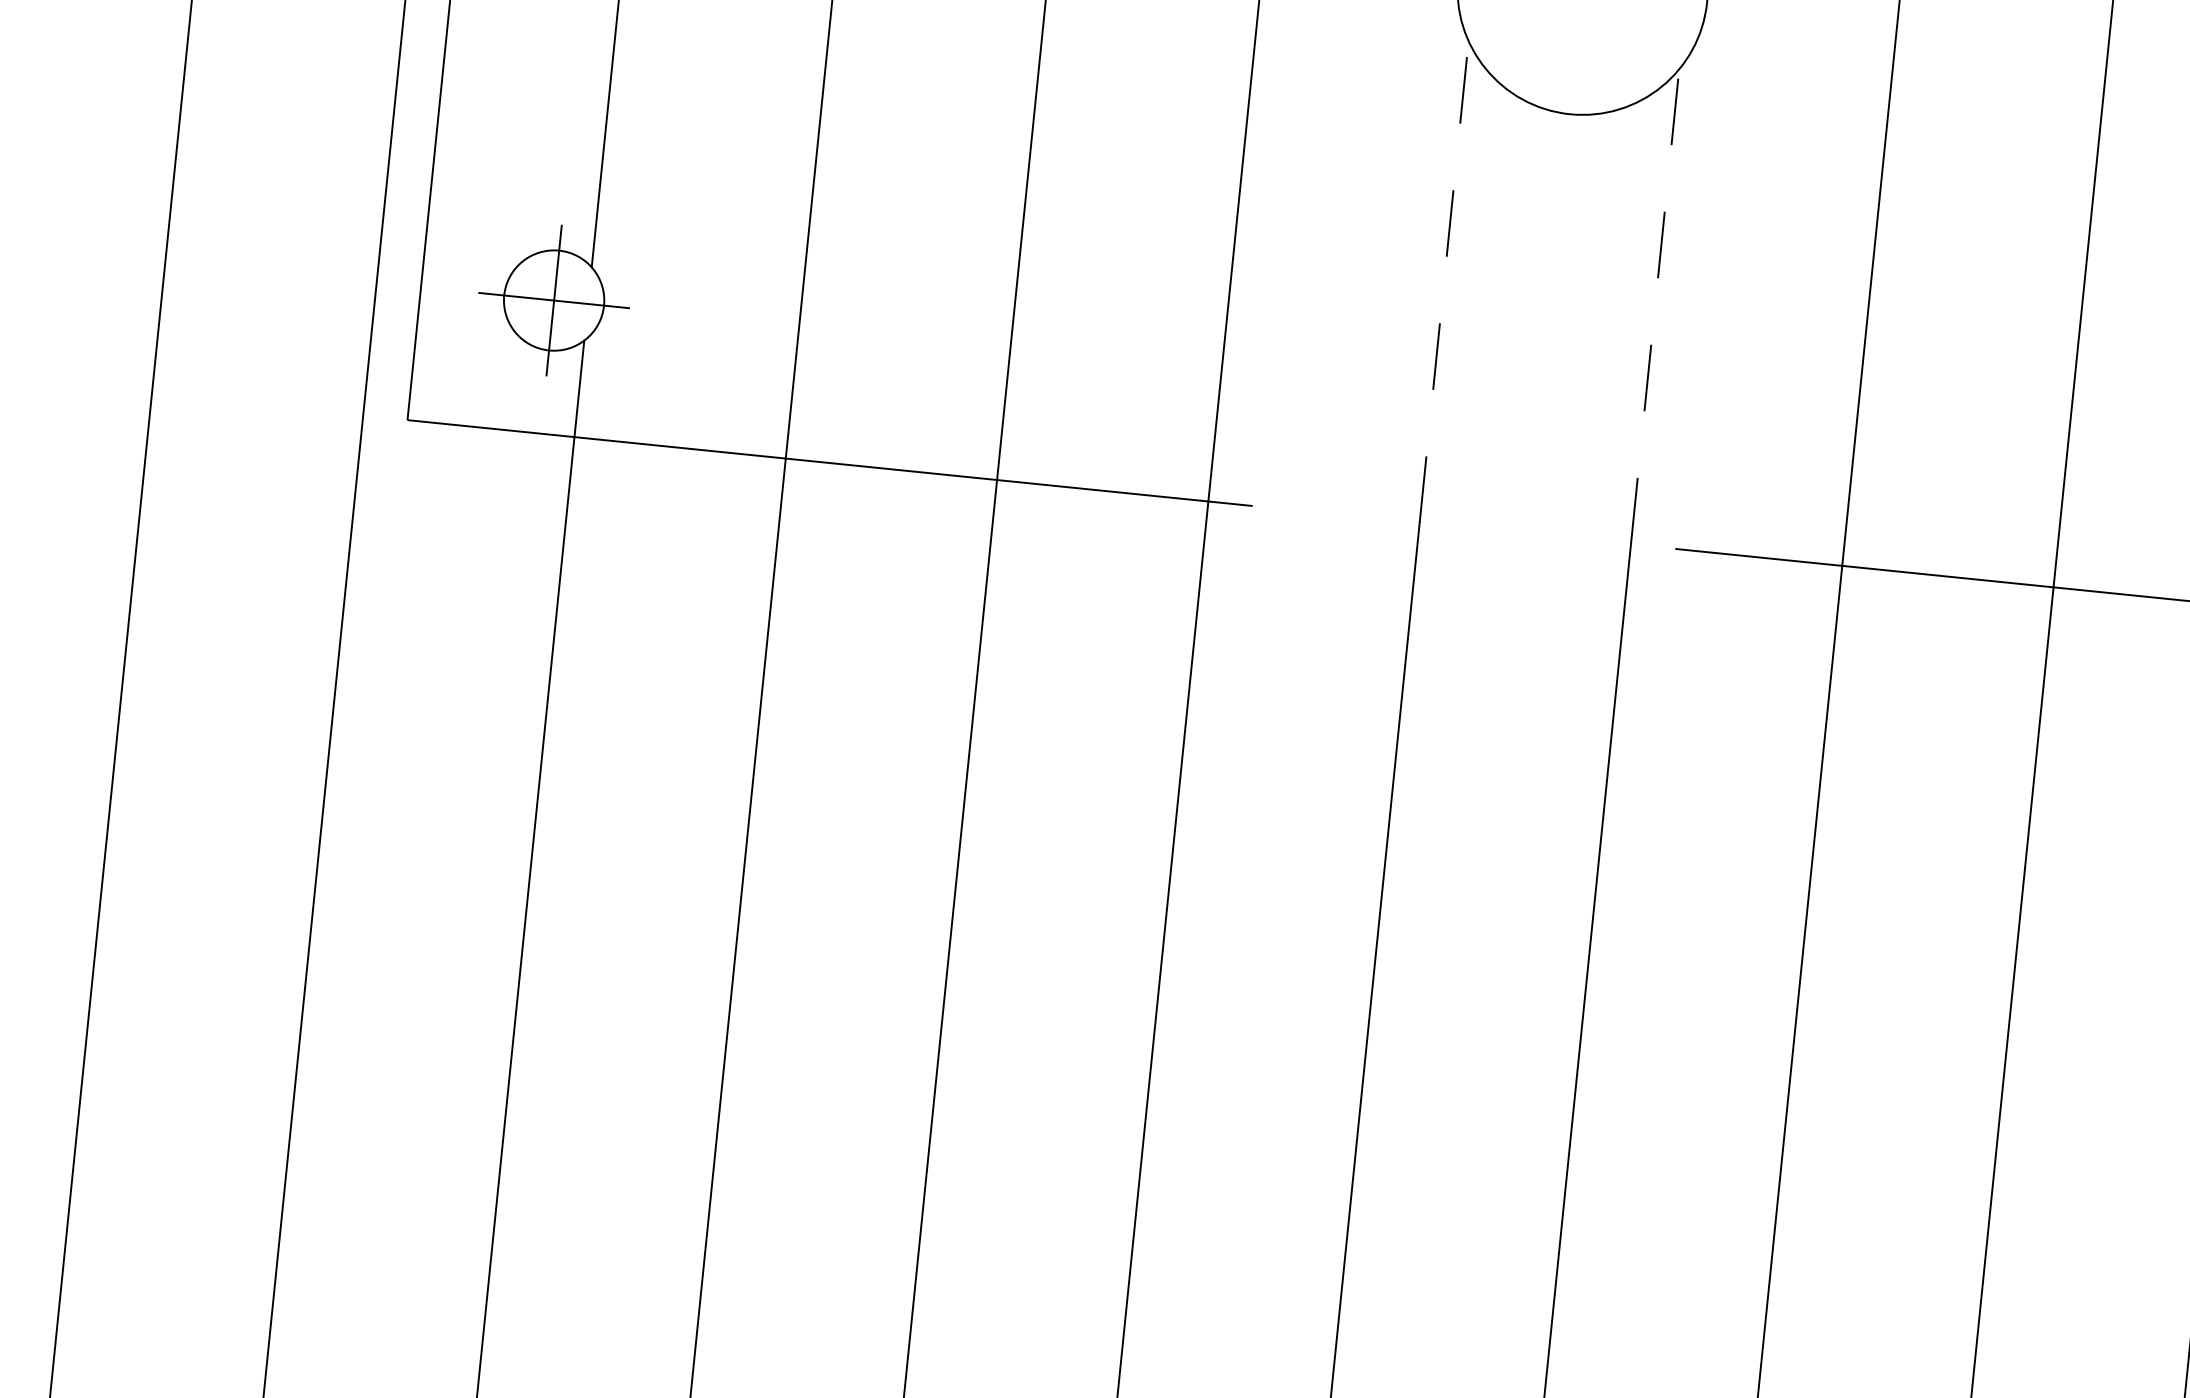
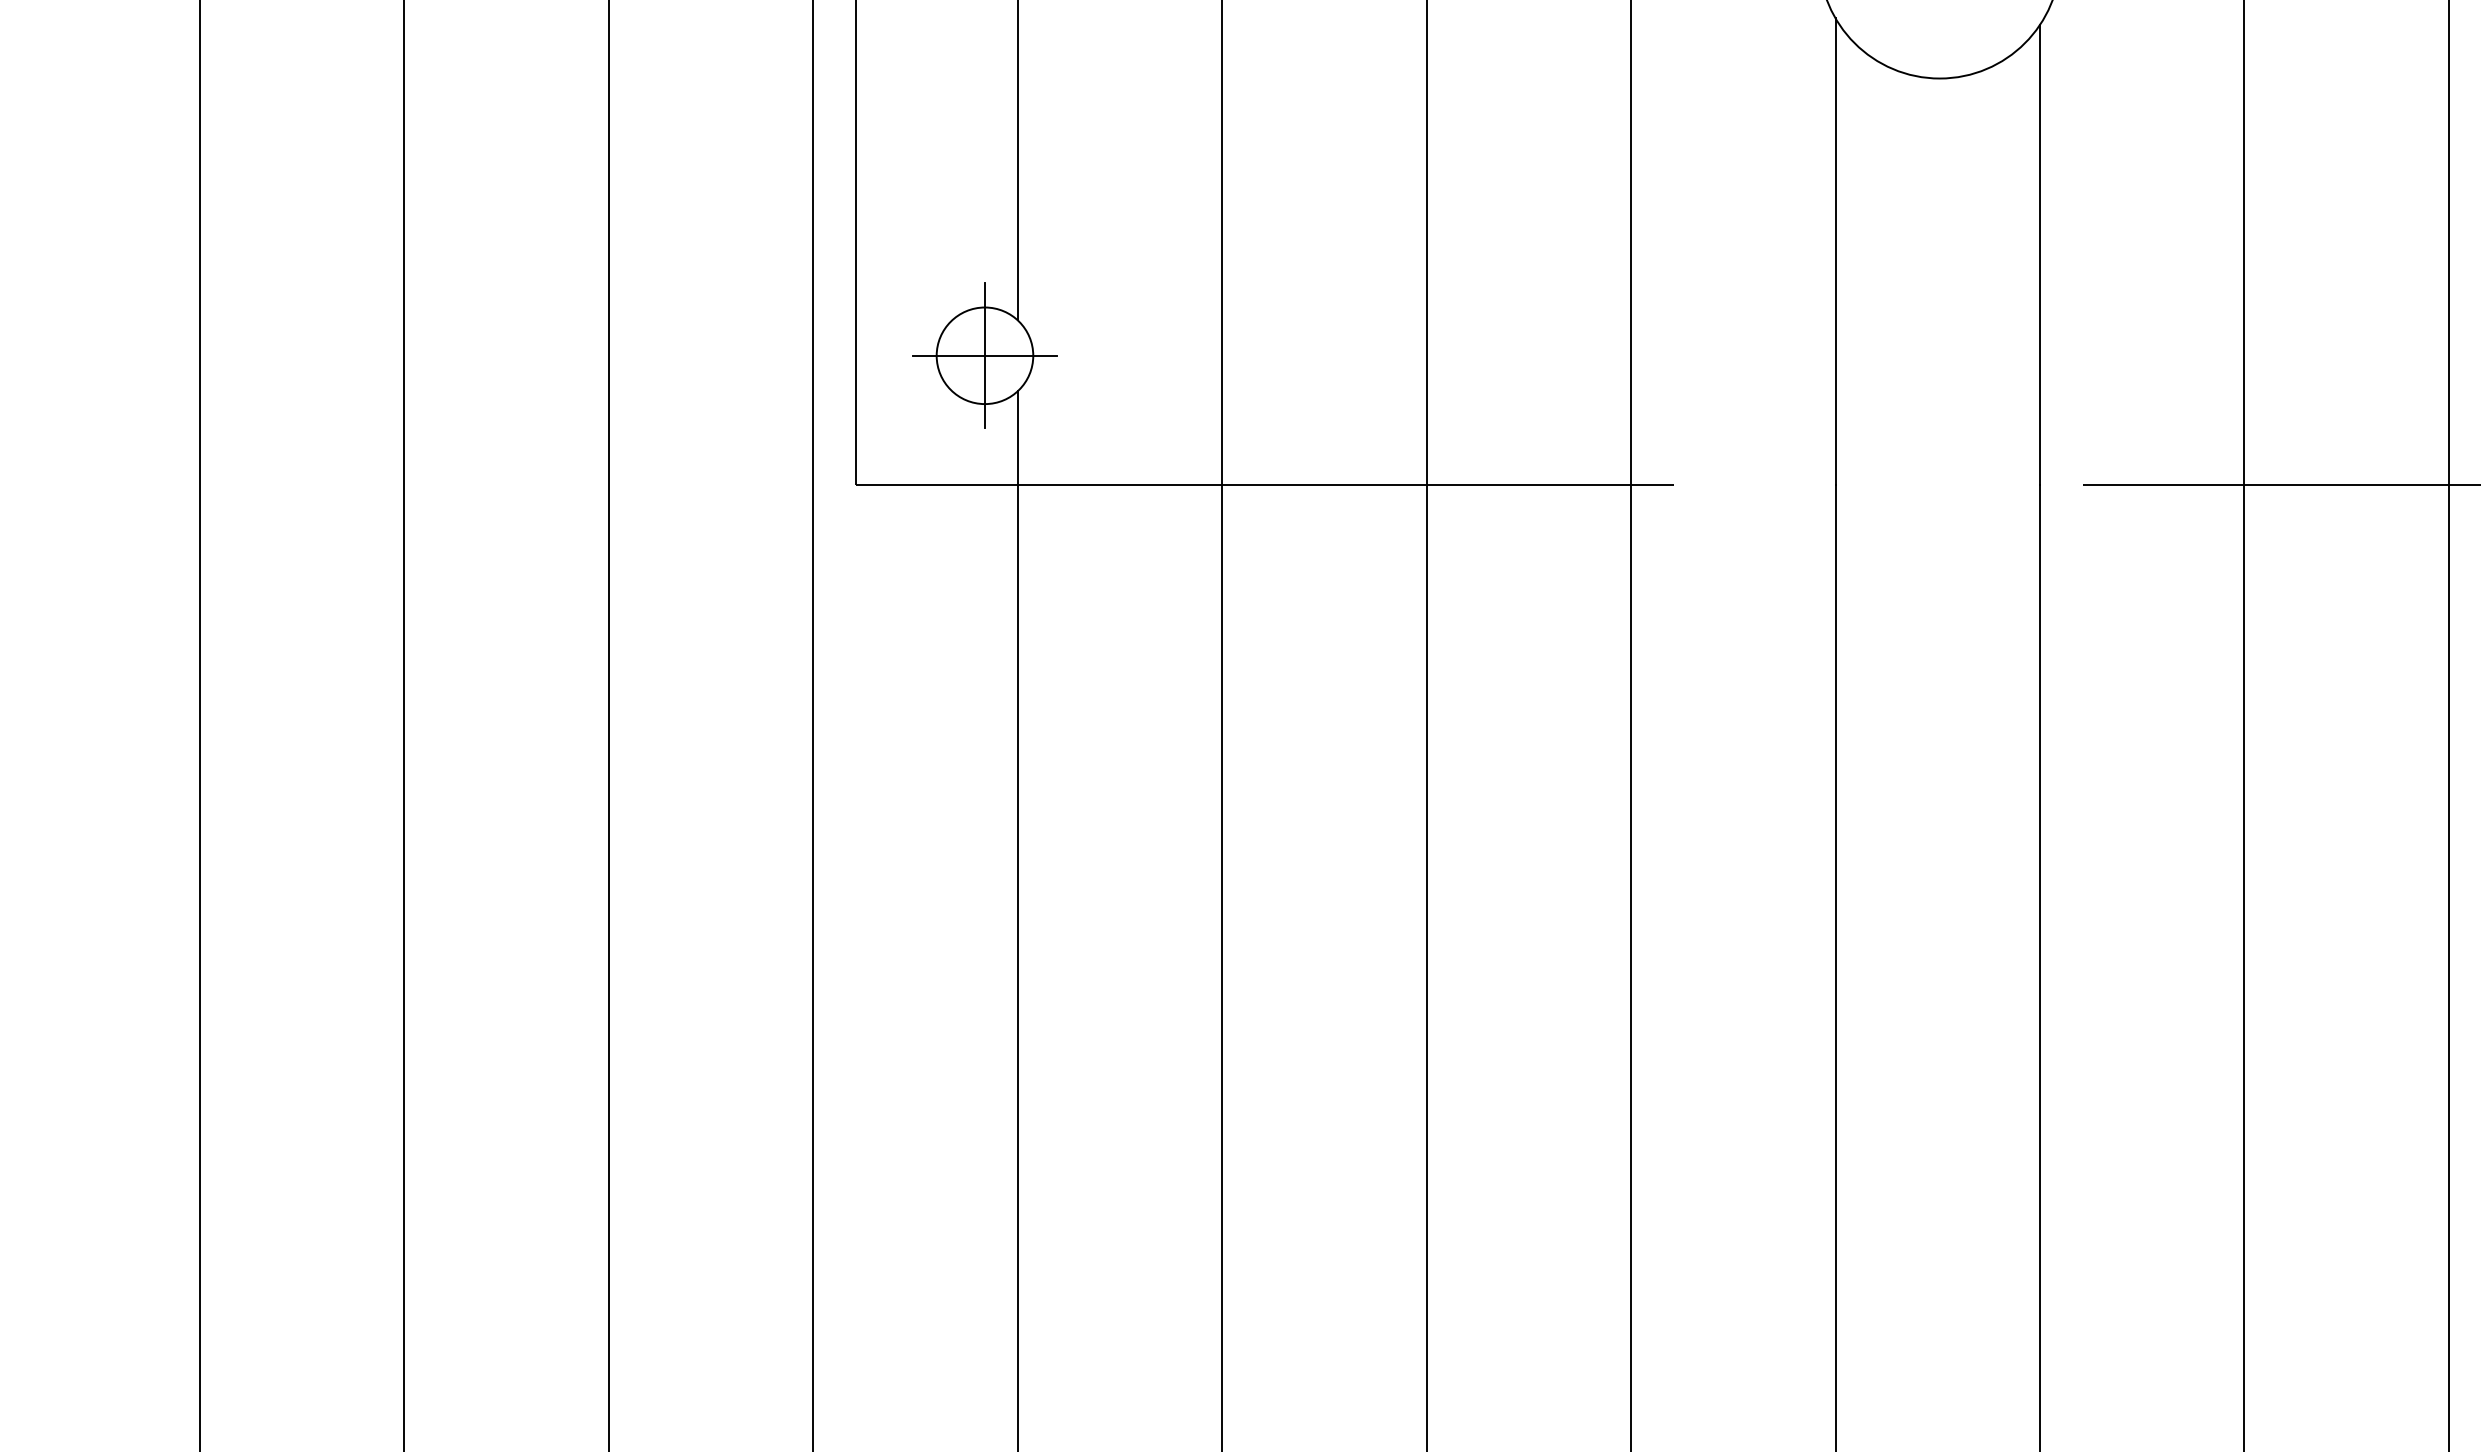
line: (1444, 281) -> (1835, 250), dashed -> solid
line: (1655, 306) -> (2040, 254), dashed -> solid

